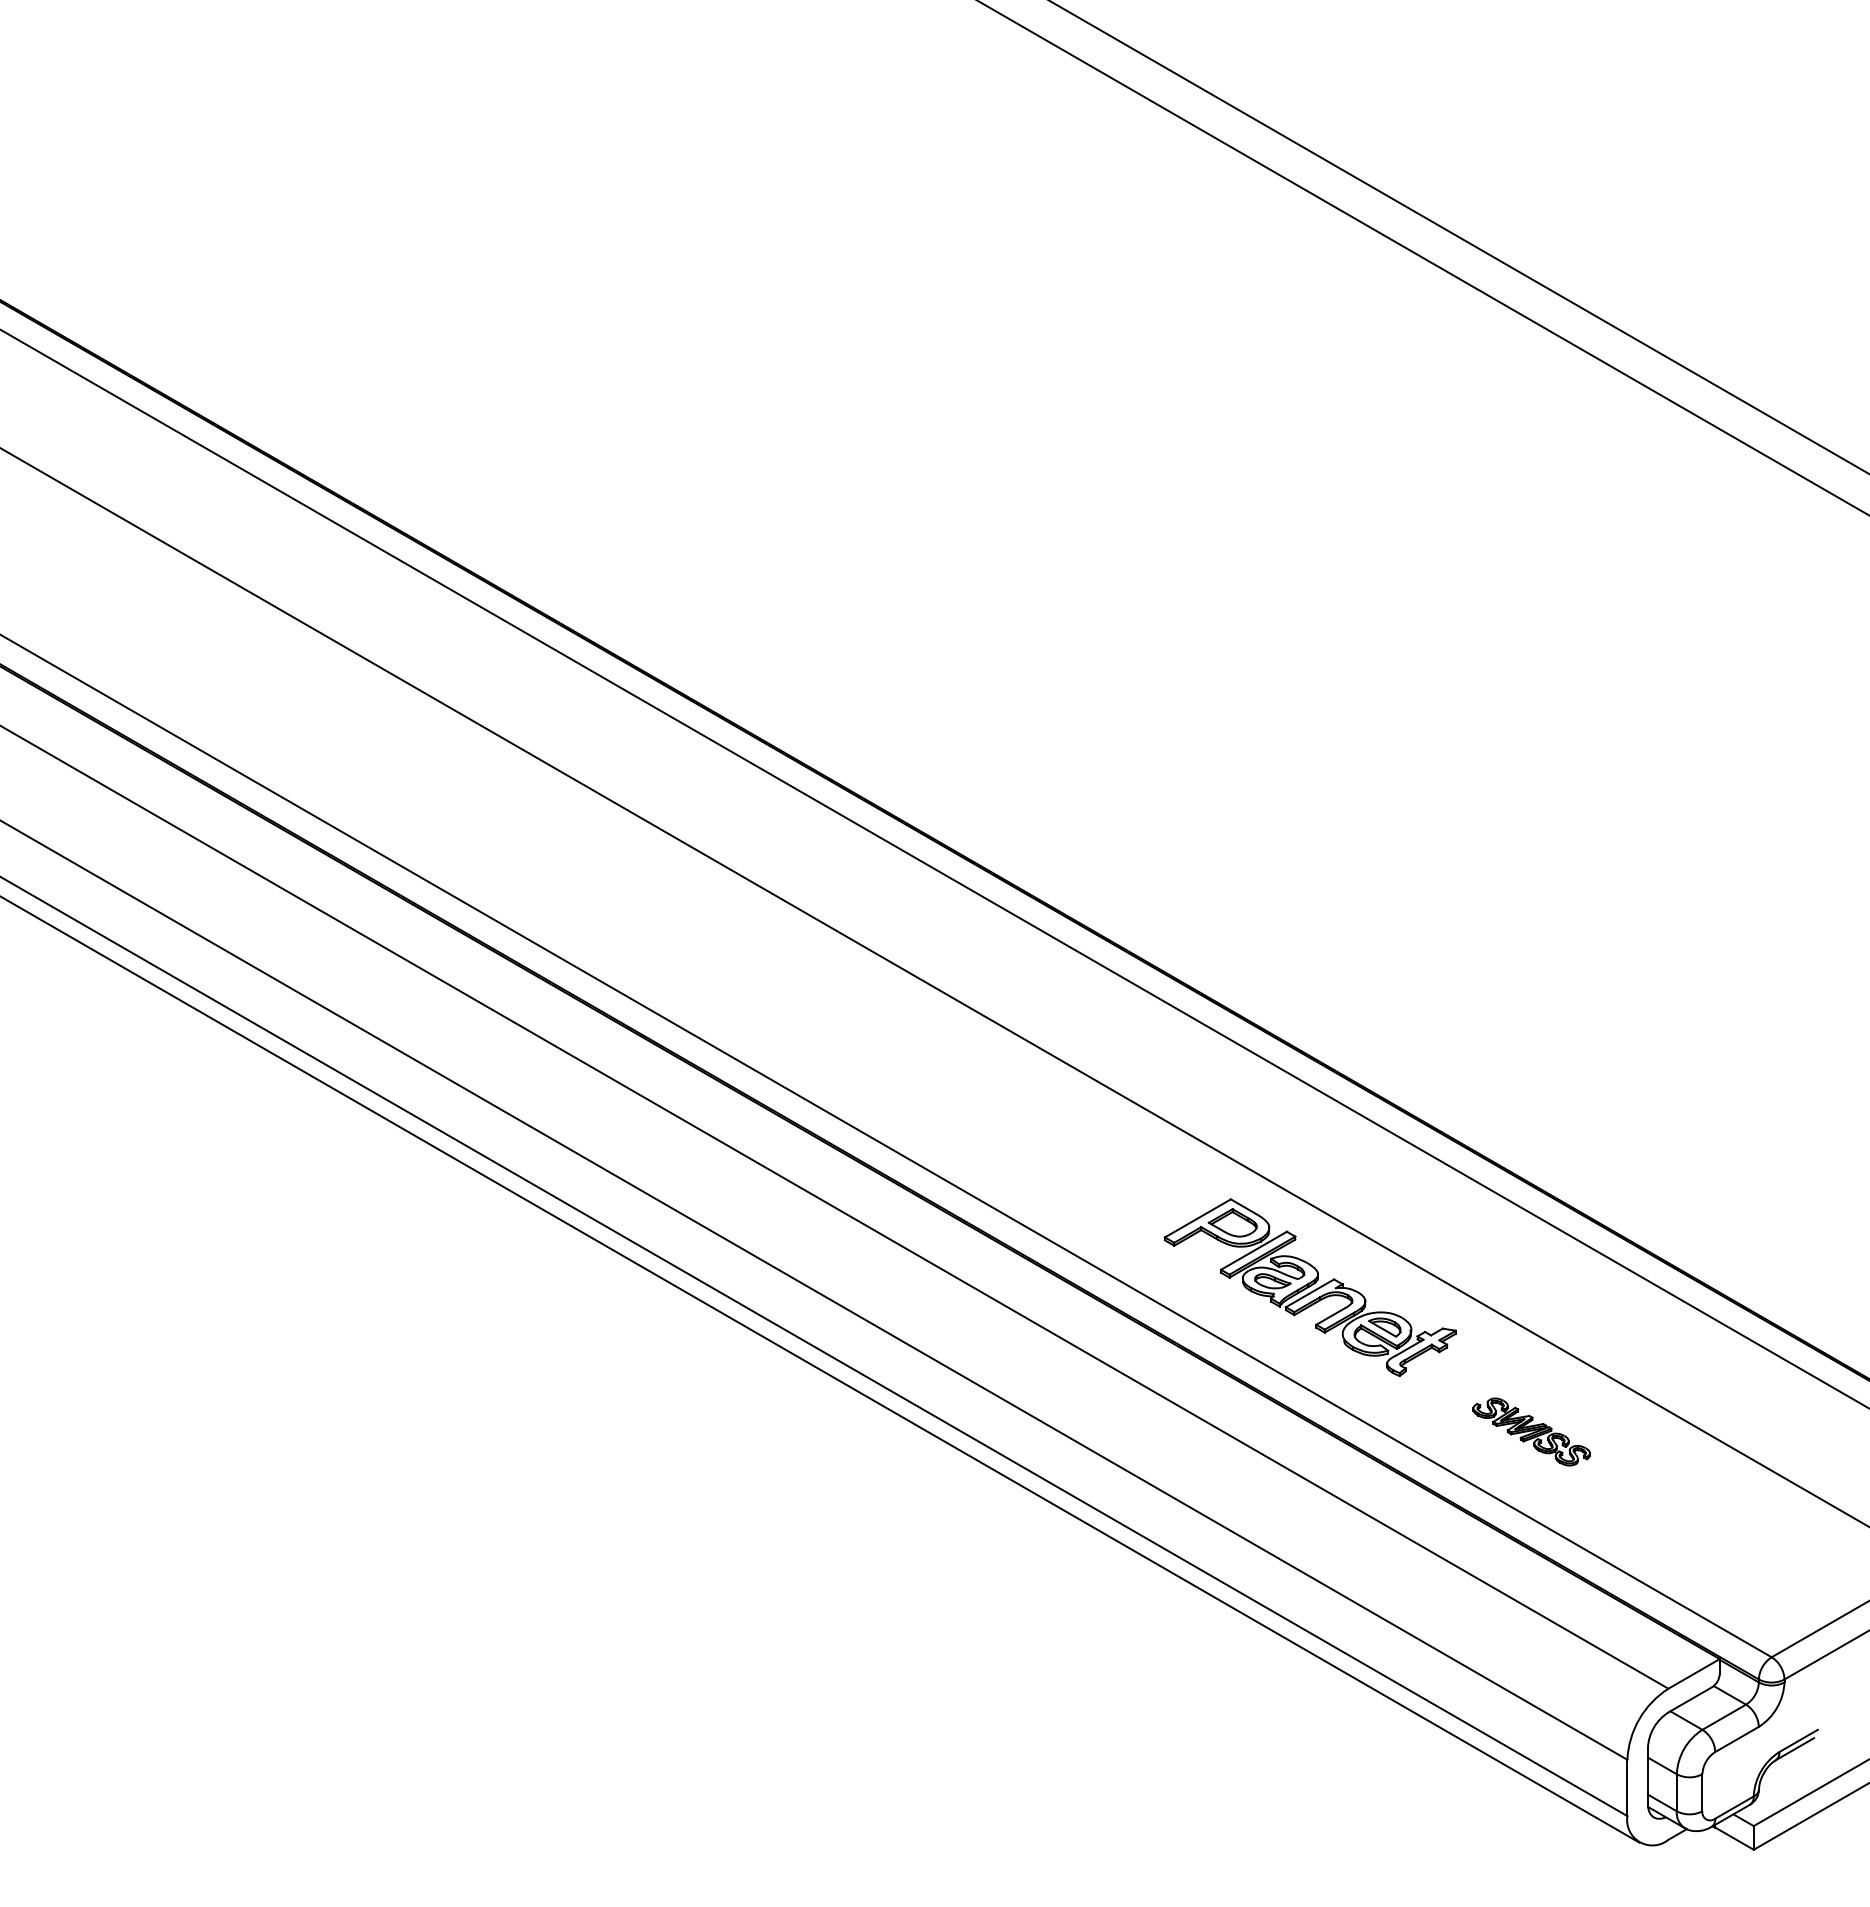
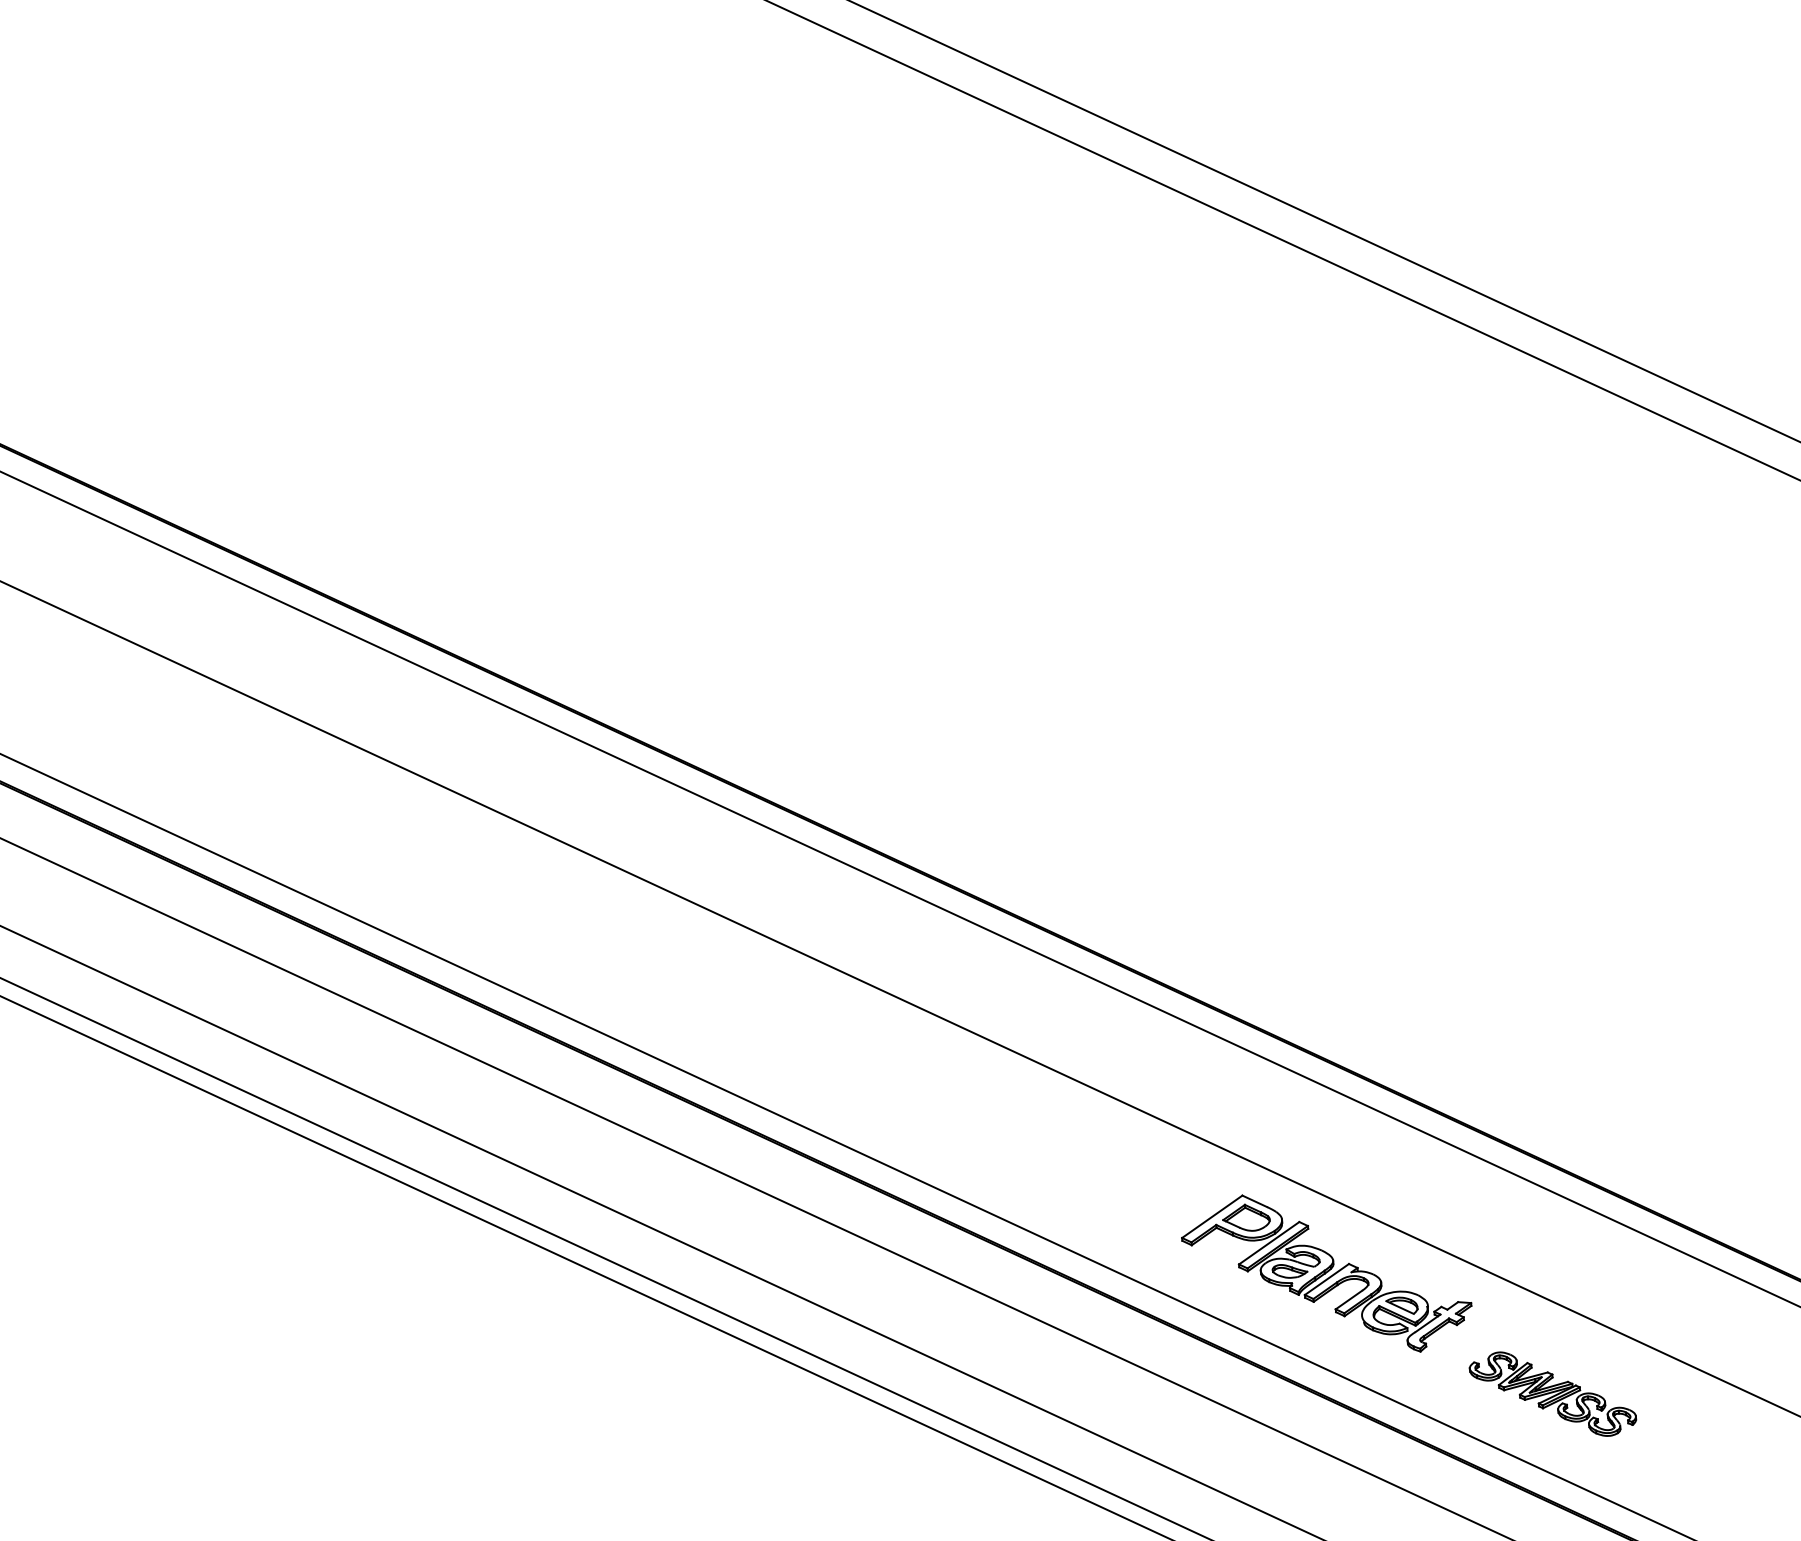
part: (1531, 1431) -> (1552, 1393), size x1.43

